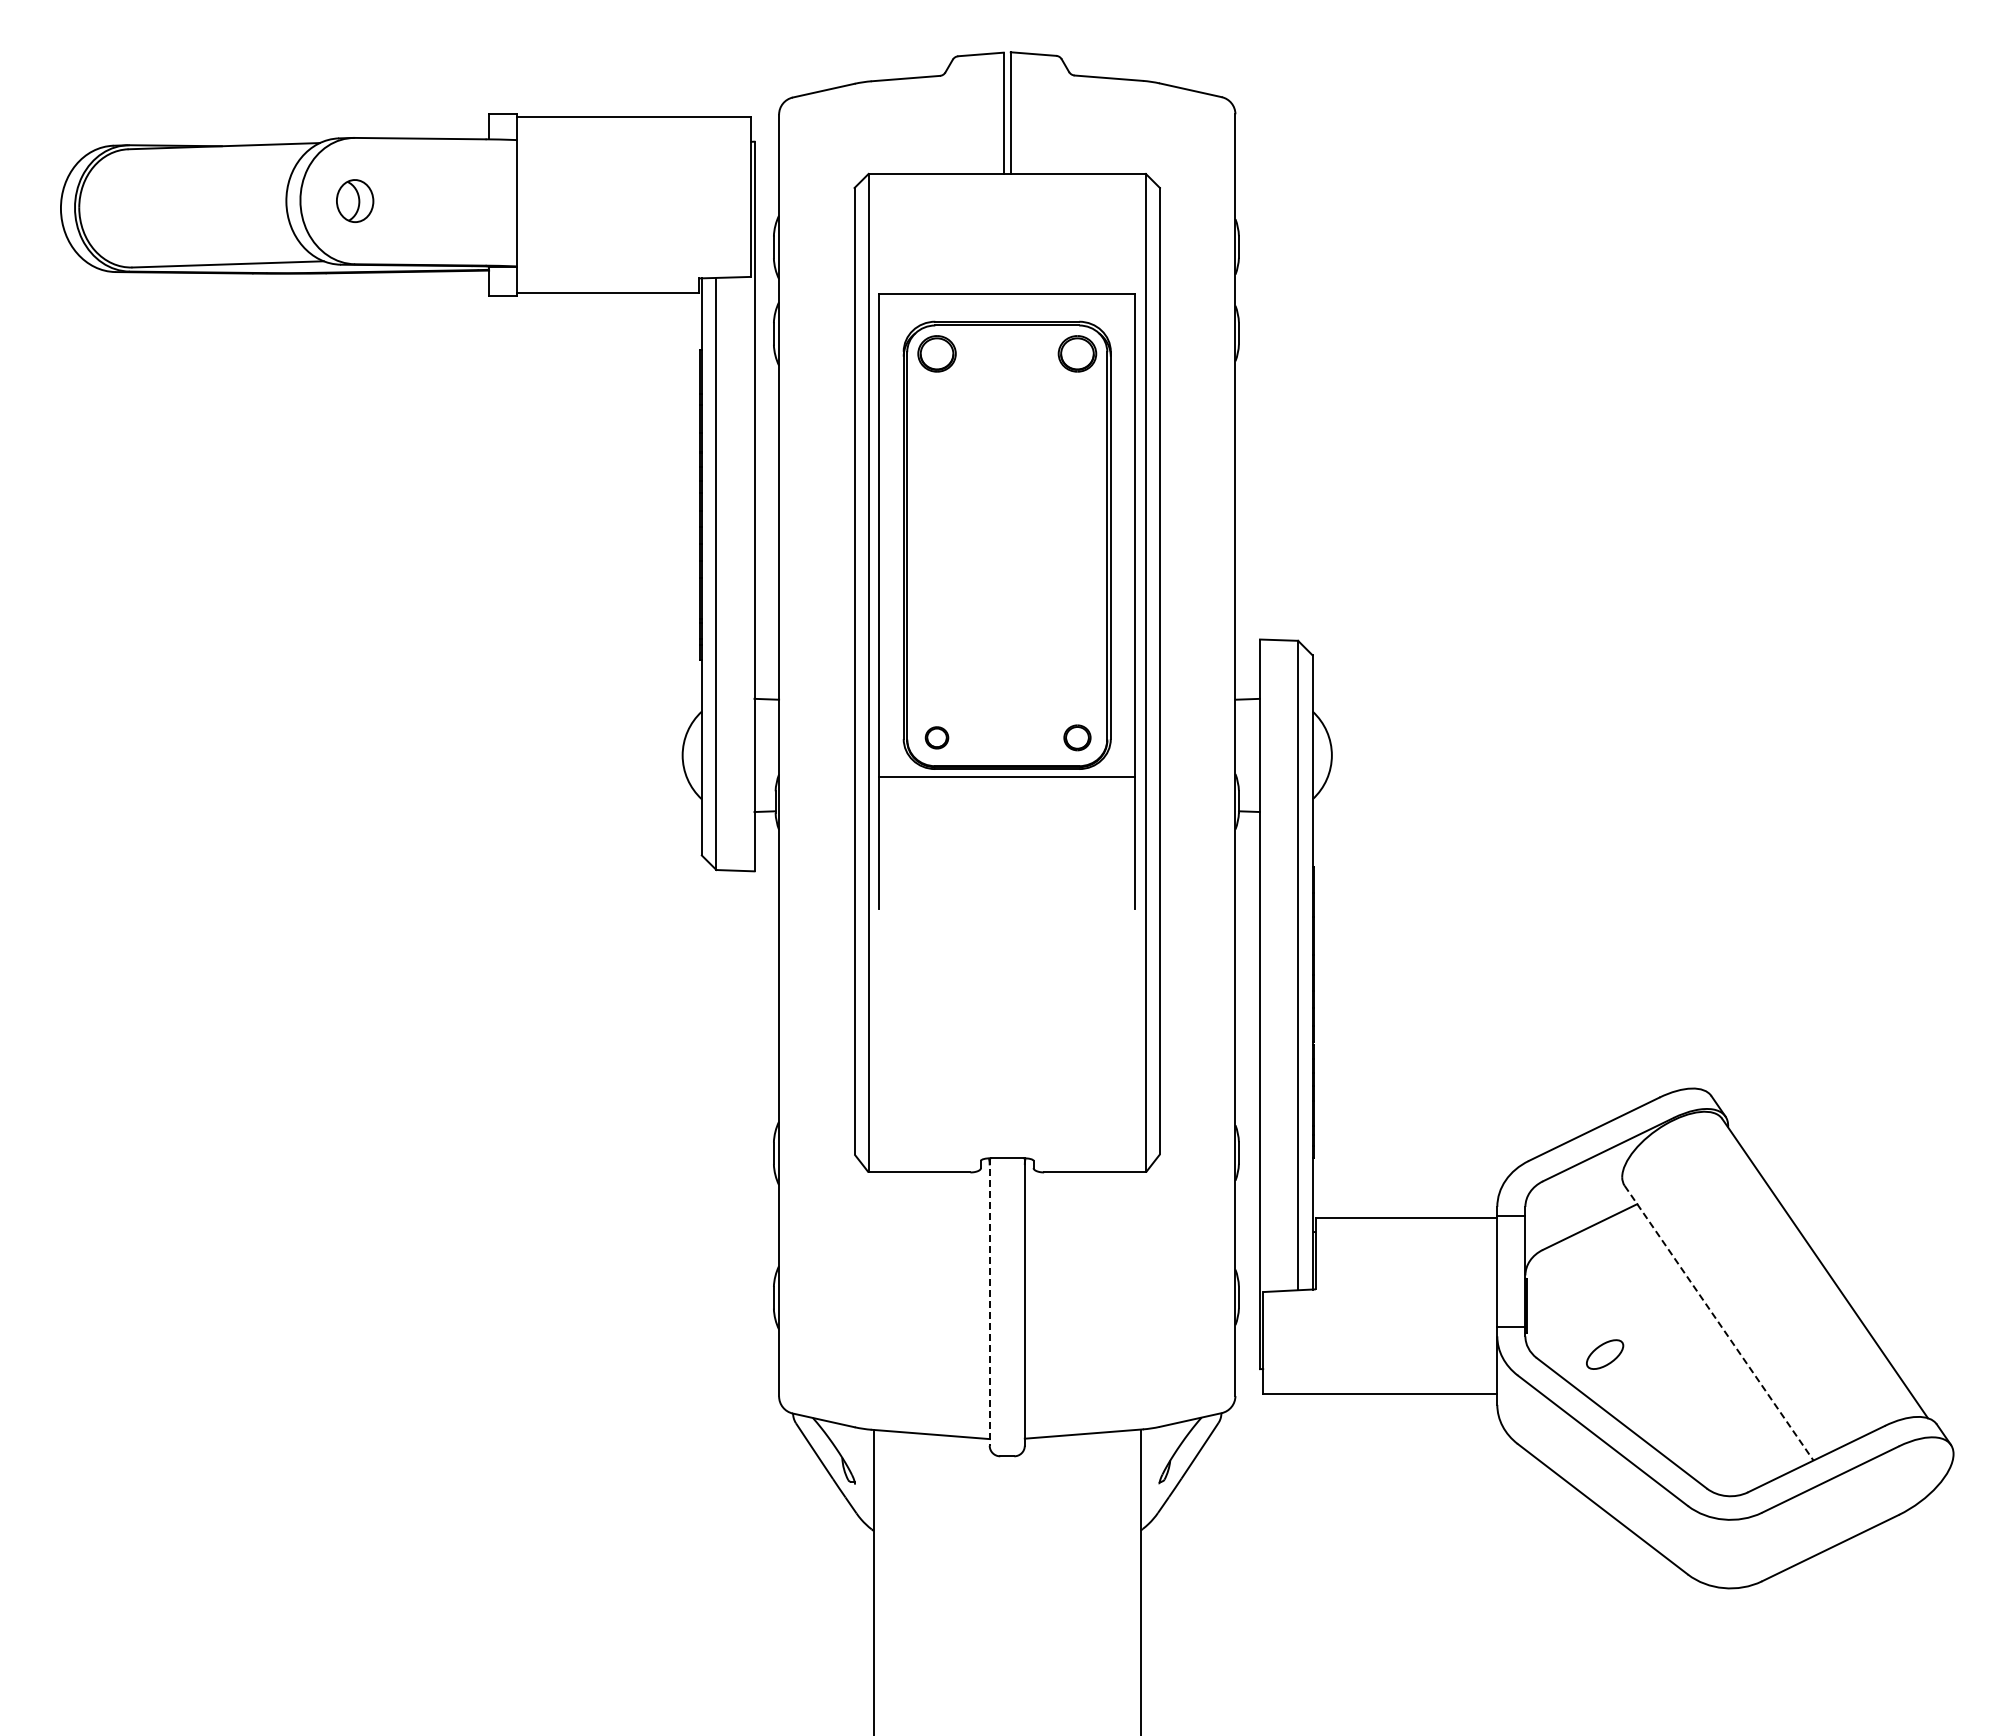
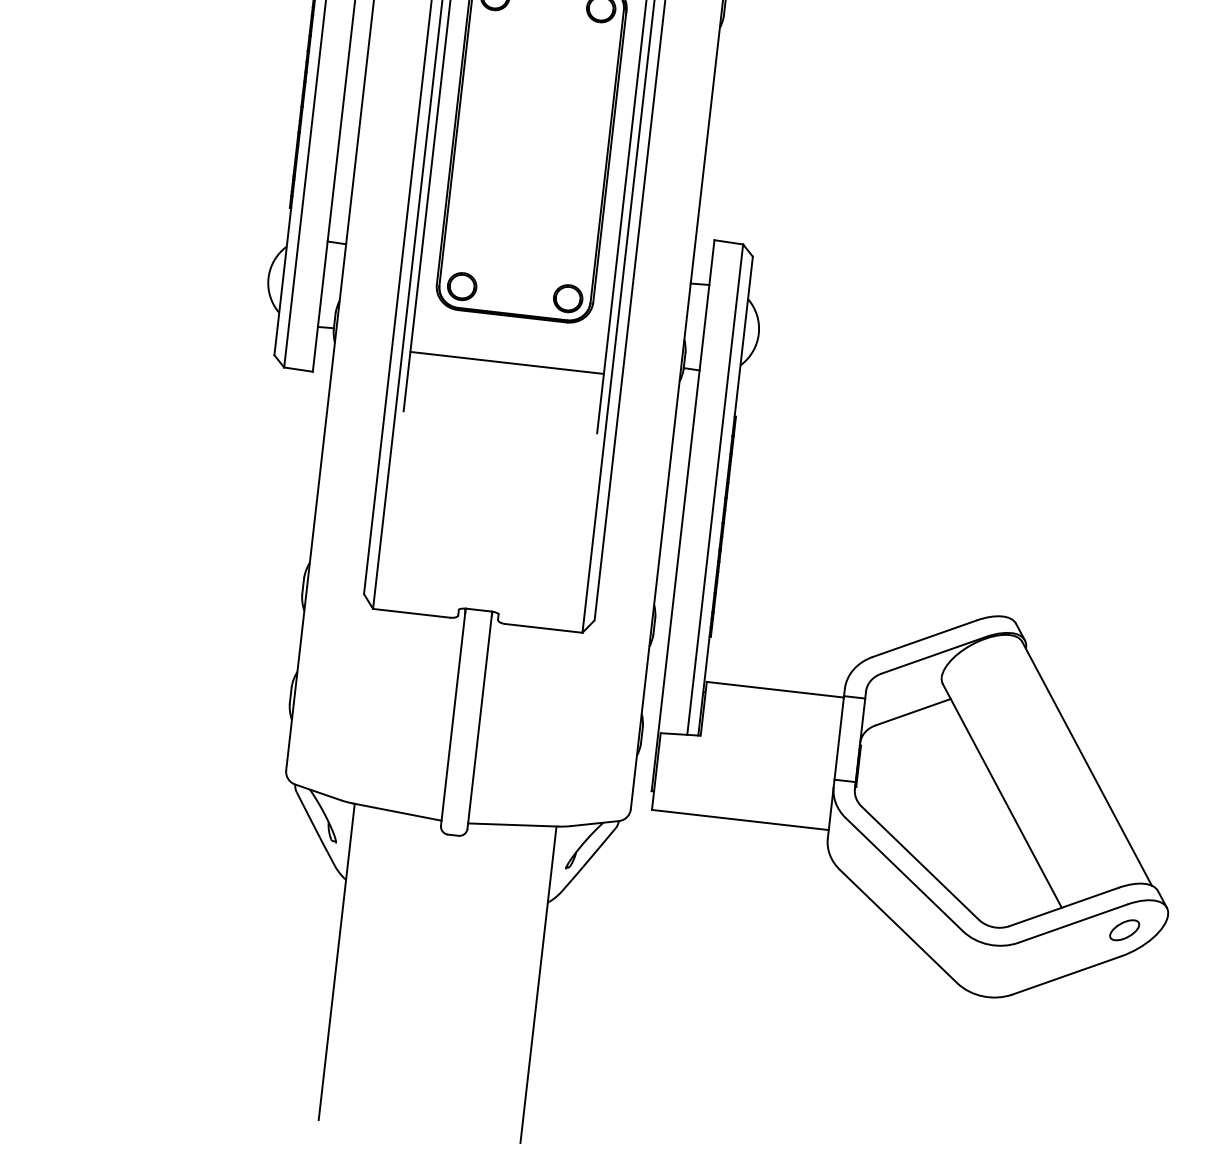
part: (936, 737) -> (461, 286), size x1.67
part: (1077, 737) -> (568, 298), size x1.43
line: (1007, 776) -> (507, 362), moved
line: (989, 1302) -> (453, 717), dashed -> solid
line: (1719, 1323) -> (1002, 796), dashed -> solid
part: (1605, 1354) -> (1125, 930), moved

